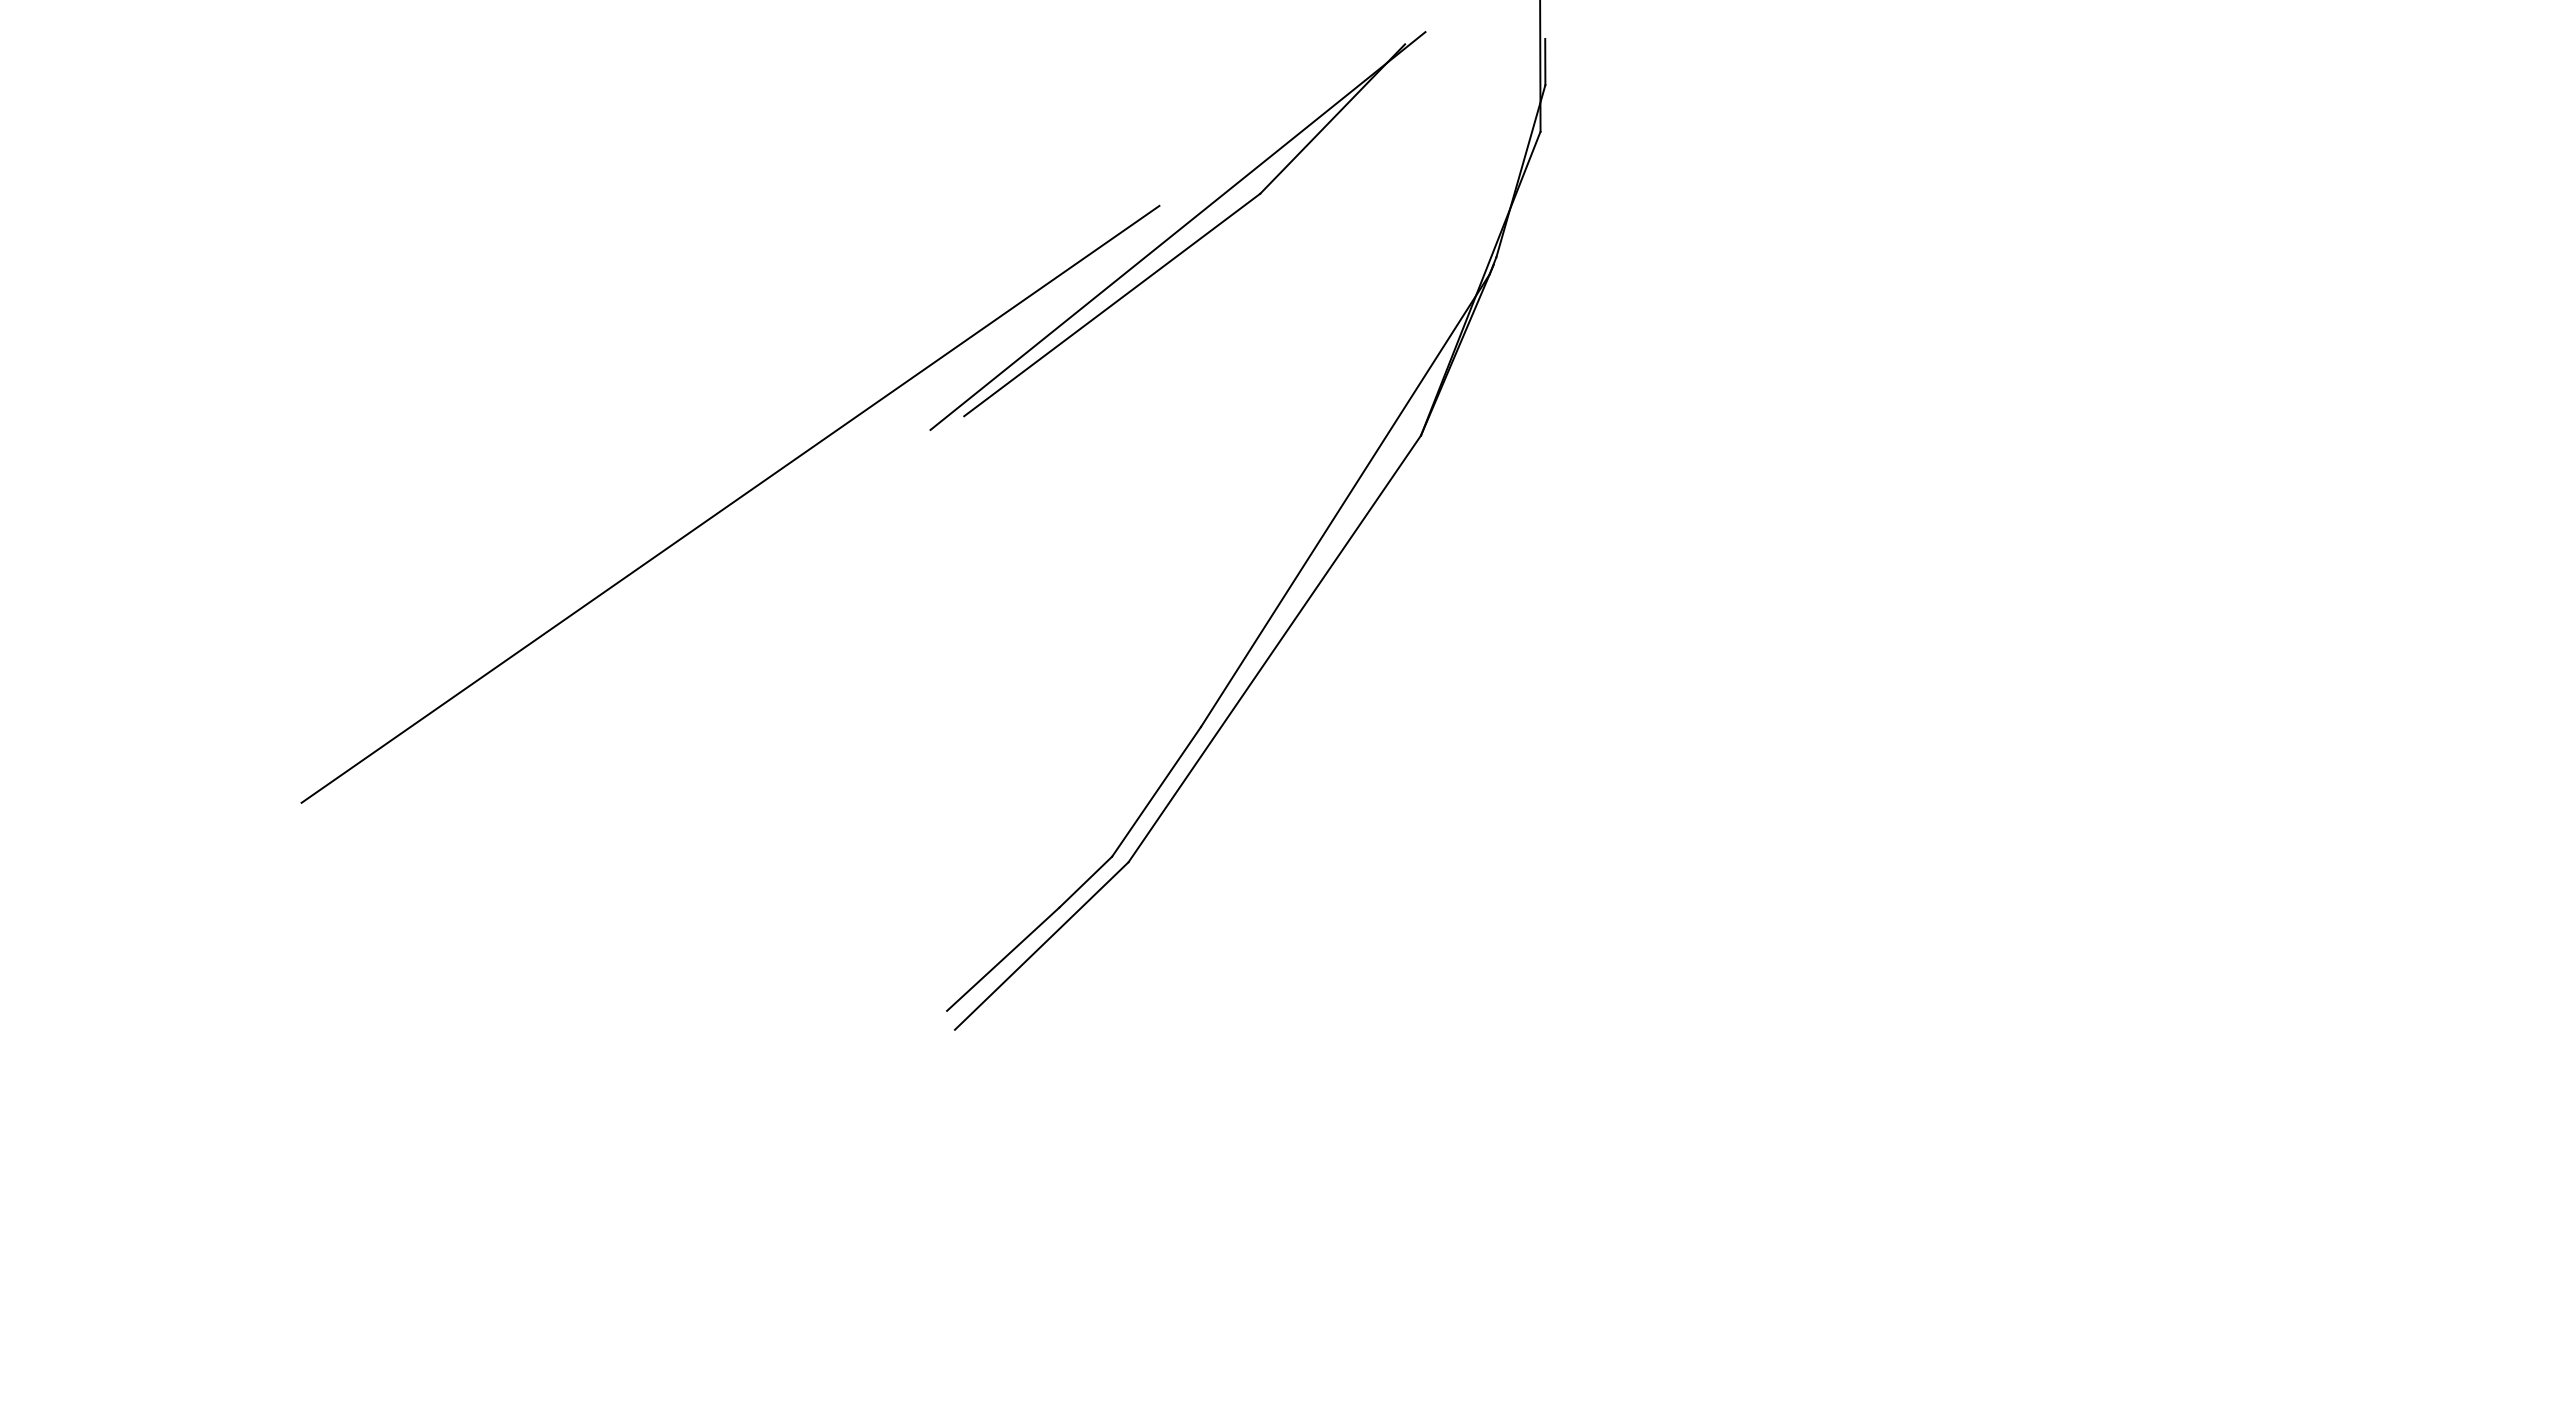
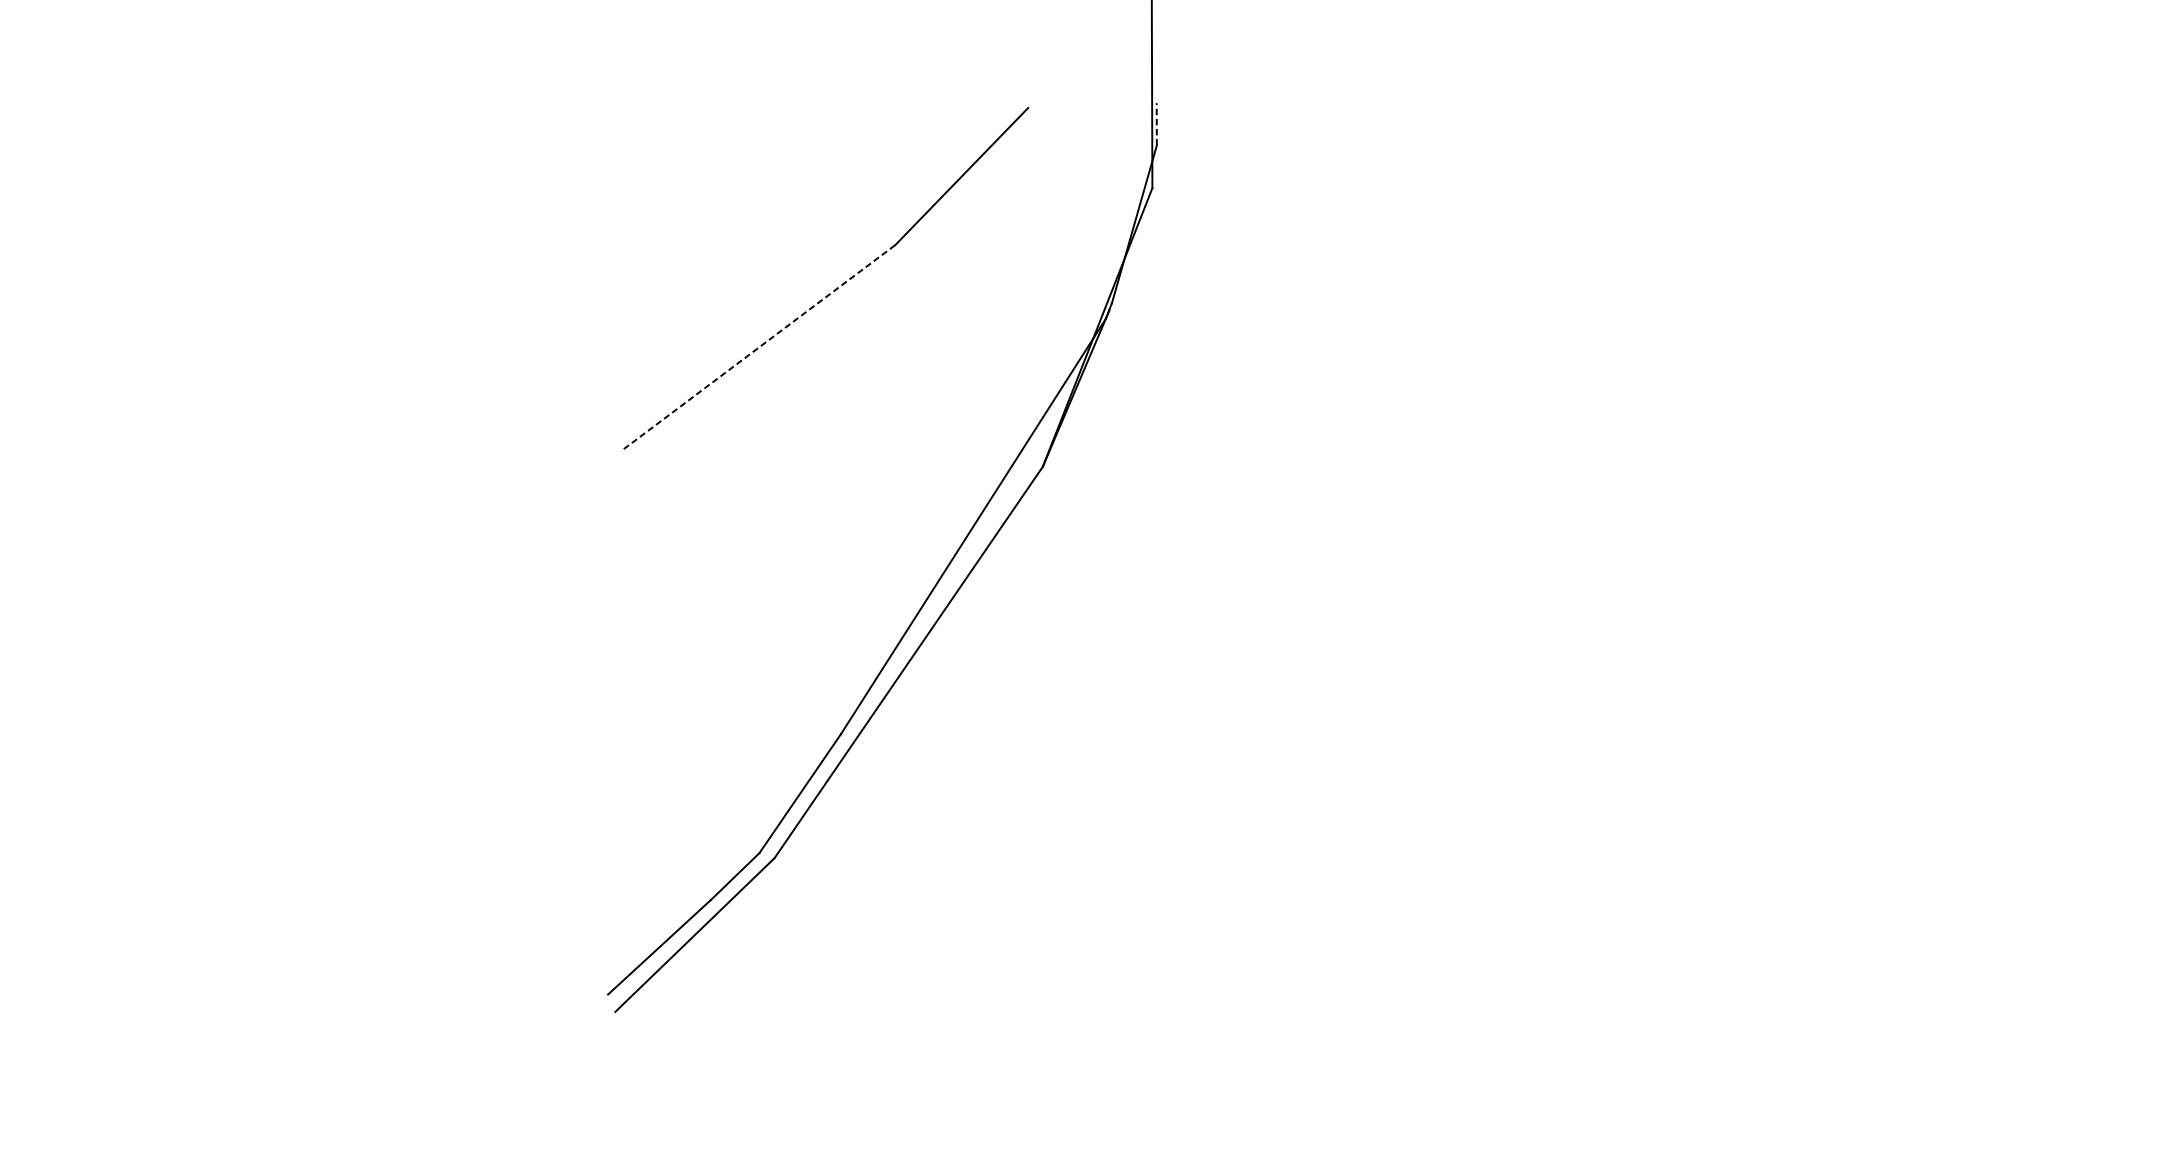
line: (1545, 61) -> (1156, 123), solid -> dashed
line: (1177, 230) -> (819, 278), removed
line: (1112, 304) -> (759, 346), solid -> dashed
line: (730, 503) -> (409, 529), removed

